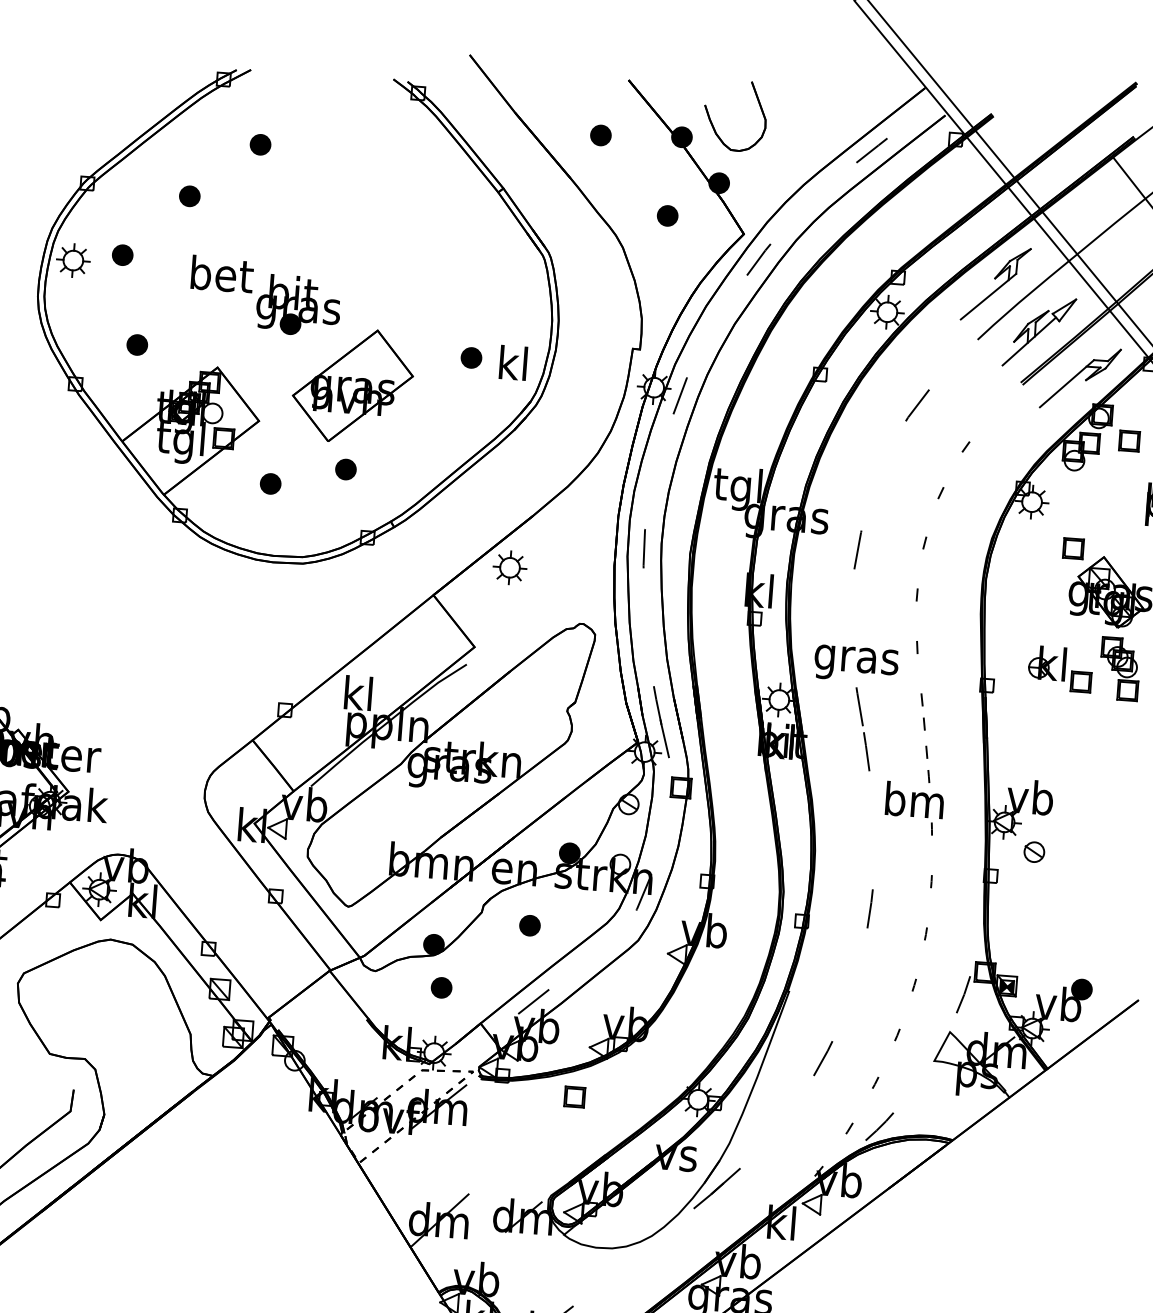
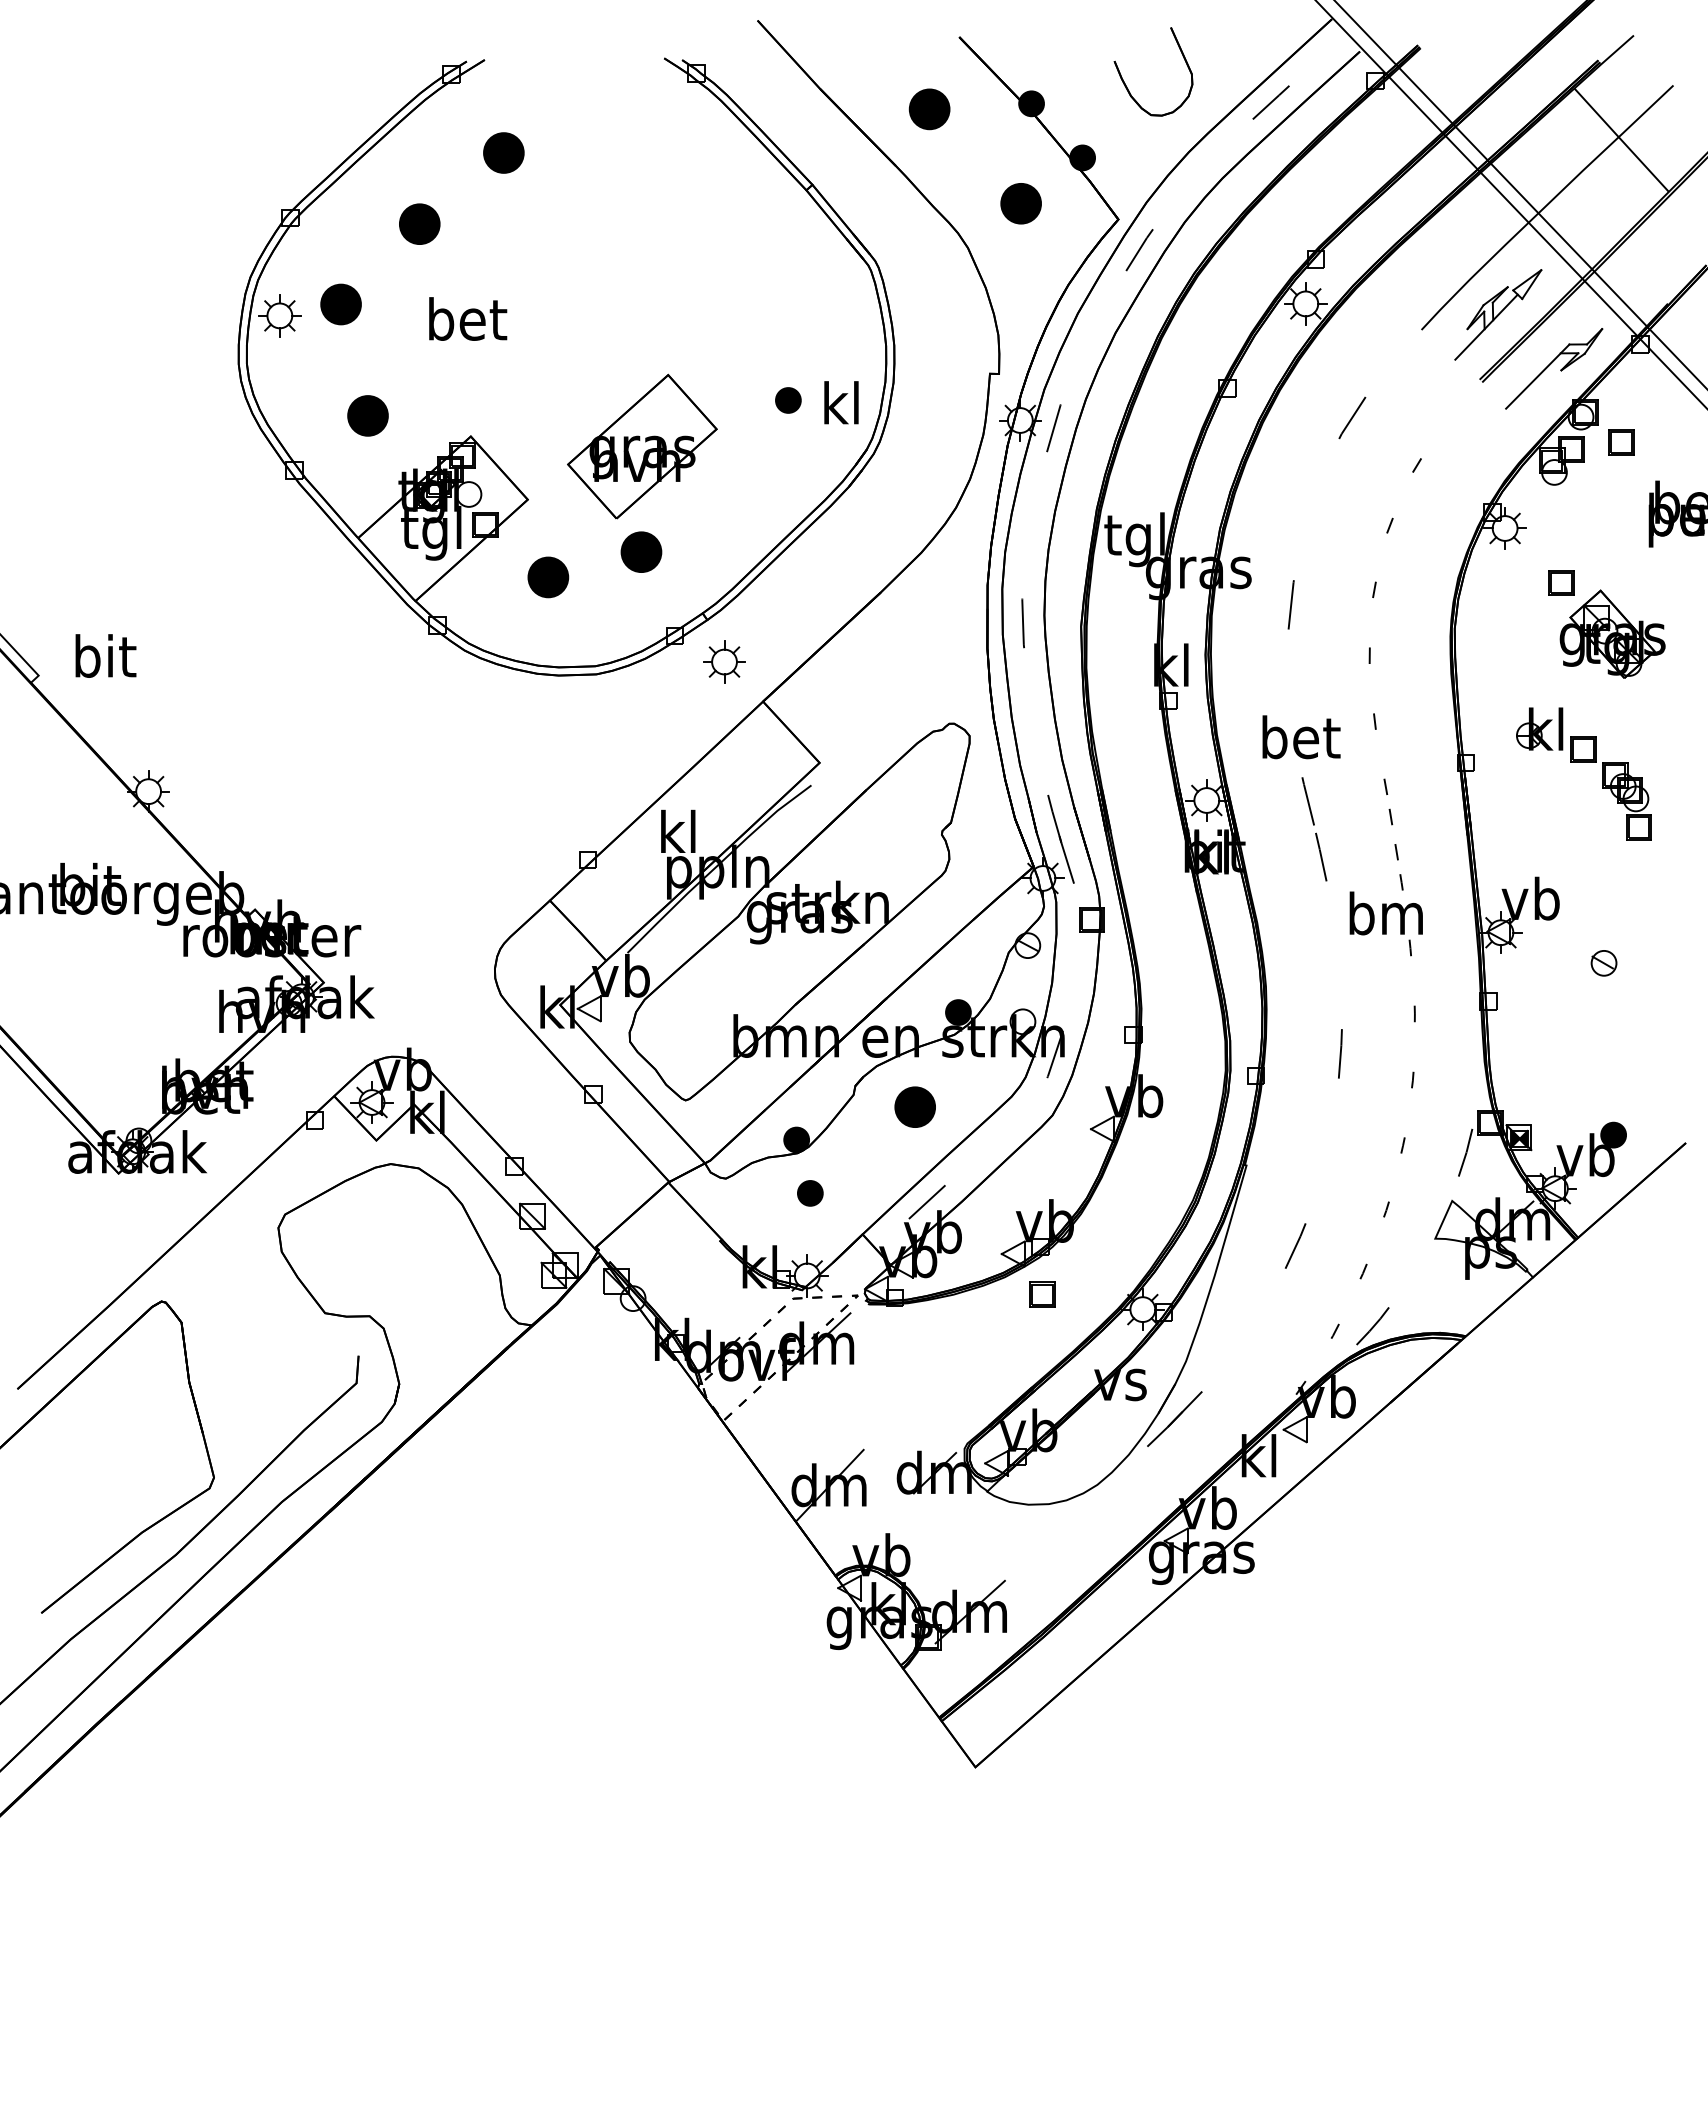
part: (713, 125) -> (1127, 86), moved
part: (600, 134) -> (929, 108), size x1.6
part: (260, 144) -> (503, 152), size x1.6
part: (189, 196) -> (419, 224), size x1.6
part: (667, 215) -> (1020, 203), size x1.6
part: (122, 255) -> (341, 304), size x1.6
part: (995, 284) -> (1438, 258), removed
part: (298, 305) -> (566, 351), removed
part: (136, 344) -> (367, 415), size x1.6
part: (345, 469) -> (641, 552), size x1.6
part: (270, 484) -> (548, 577), size x1.6
part: (510, 567) -> (724, 661), moved
text: (856, 659) -> (1299, 742), gras -> bet
part: (1119, 668) -> (1626, 801), moved
part: (1033, 852) -> (1603, 963), moved
part: (530, 925) -> (915, 1106), size x1.6
part: (574, 1096) -> (1042, 1294), moved

